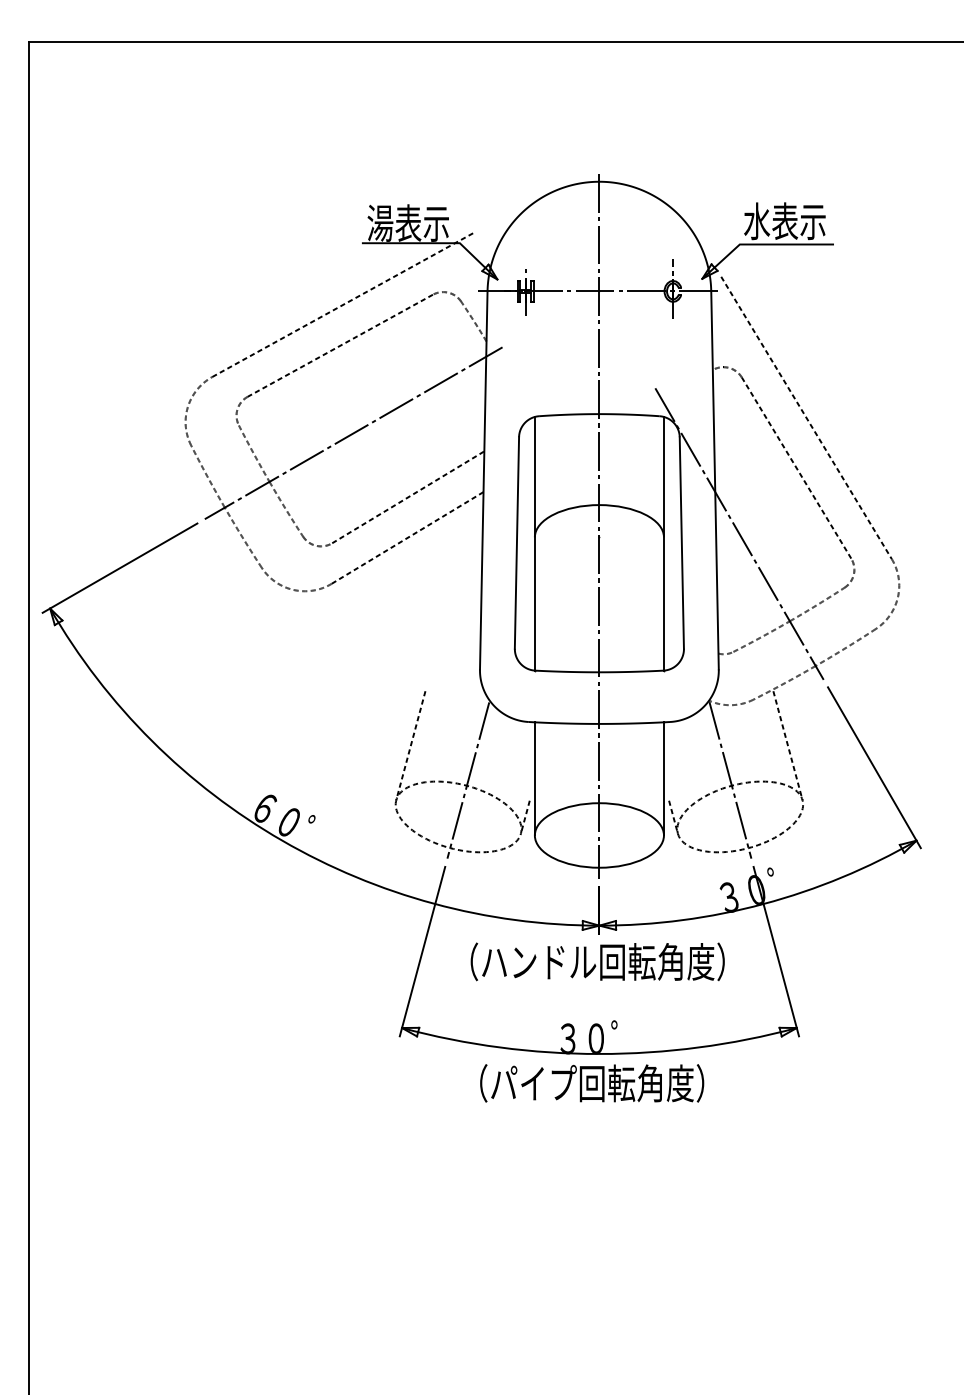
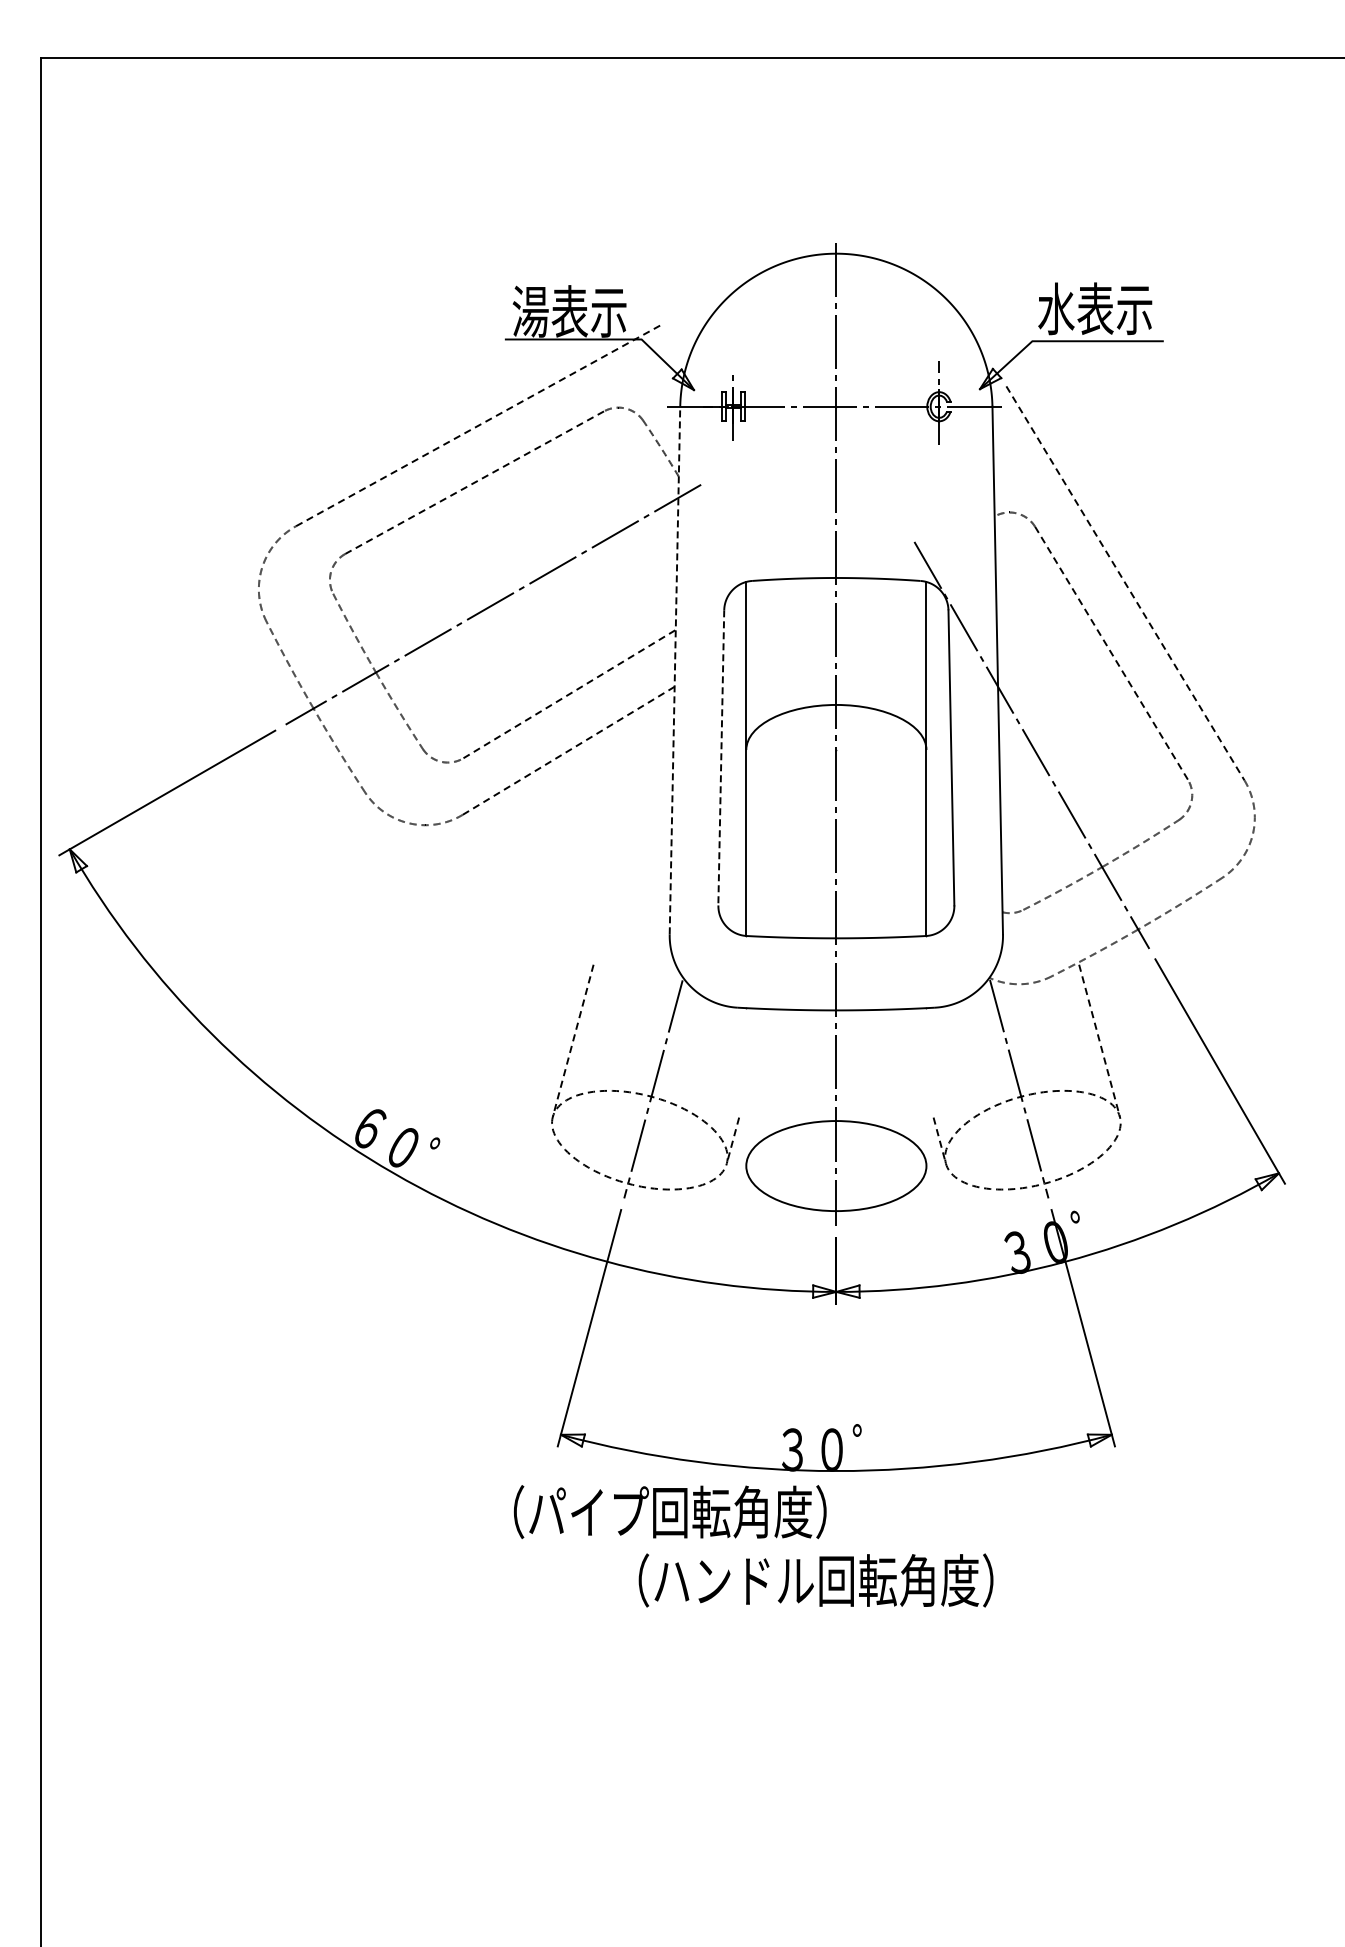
line: (483, 480) -> (674, 670), solid -> dashed
line: (517, 542) -> (721, 757), solid -> dashed
line: (535, 779) -> (746, 1087), removed
line: (663, 779) -> (926, 1087), removed
text: (597, 961) -> (815, 1580), moved
text: (592, 1083) -> (670, 1512), moved

